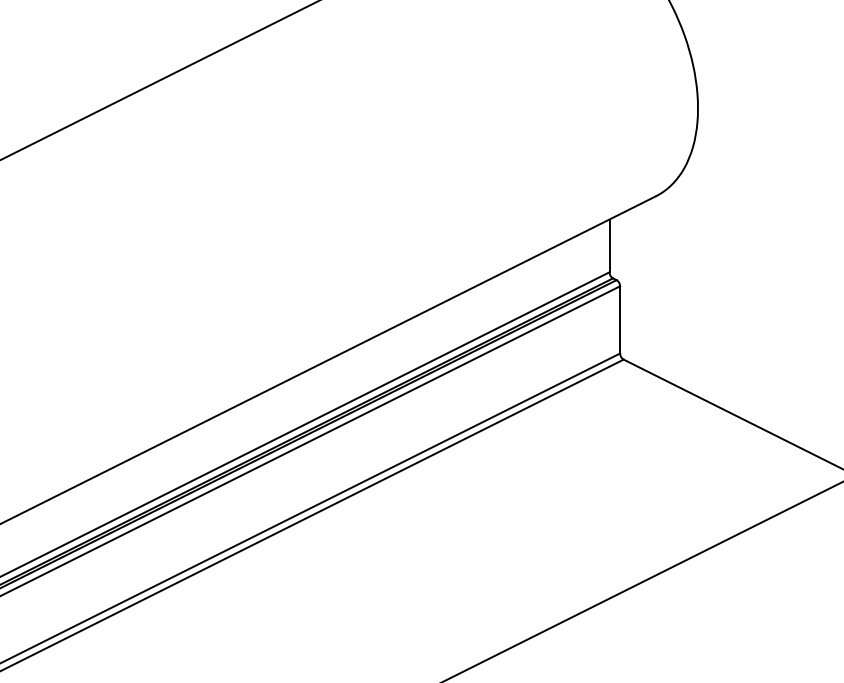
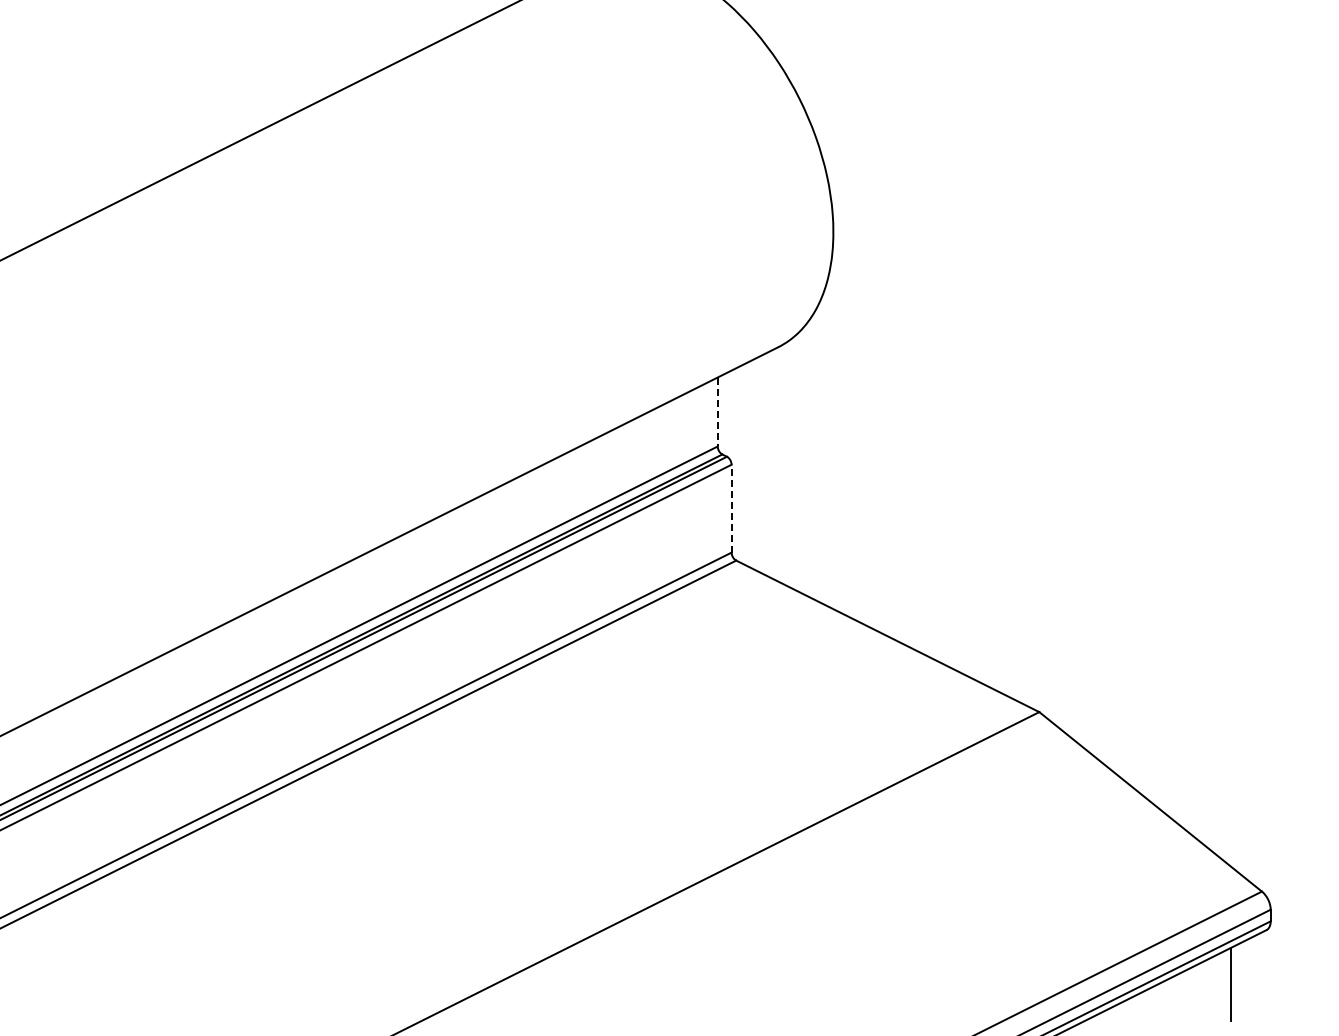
line: (609, 246) -> (717, 412), solid -> dashed
line: (620, 319) -> (731, 508), solid -> dashed

